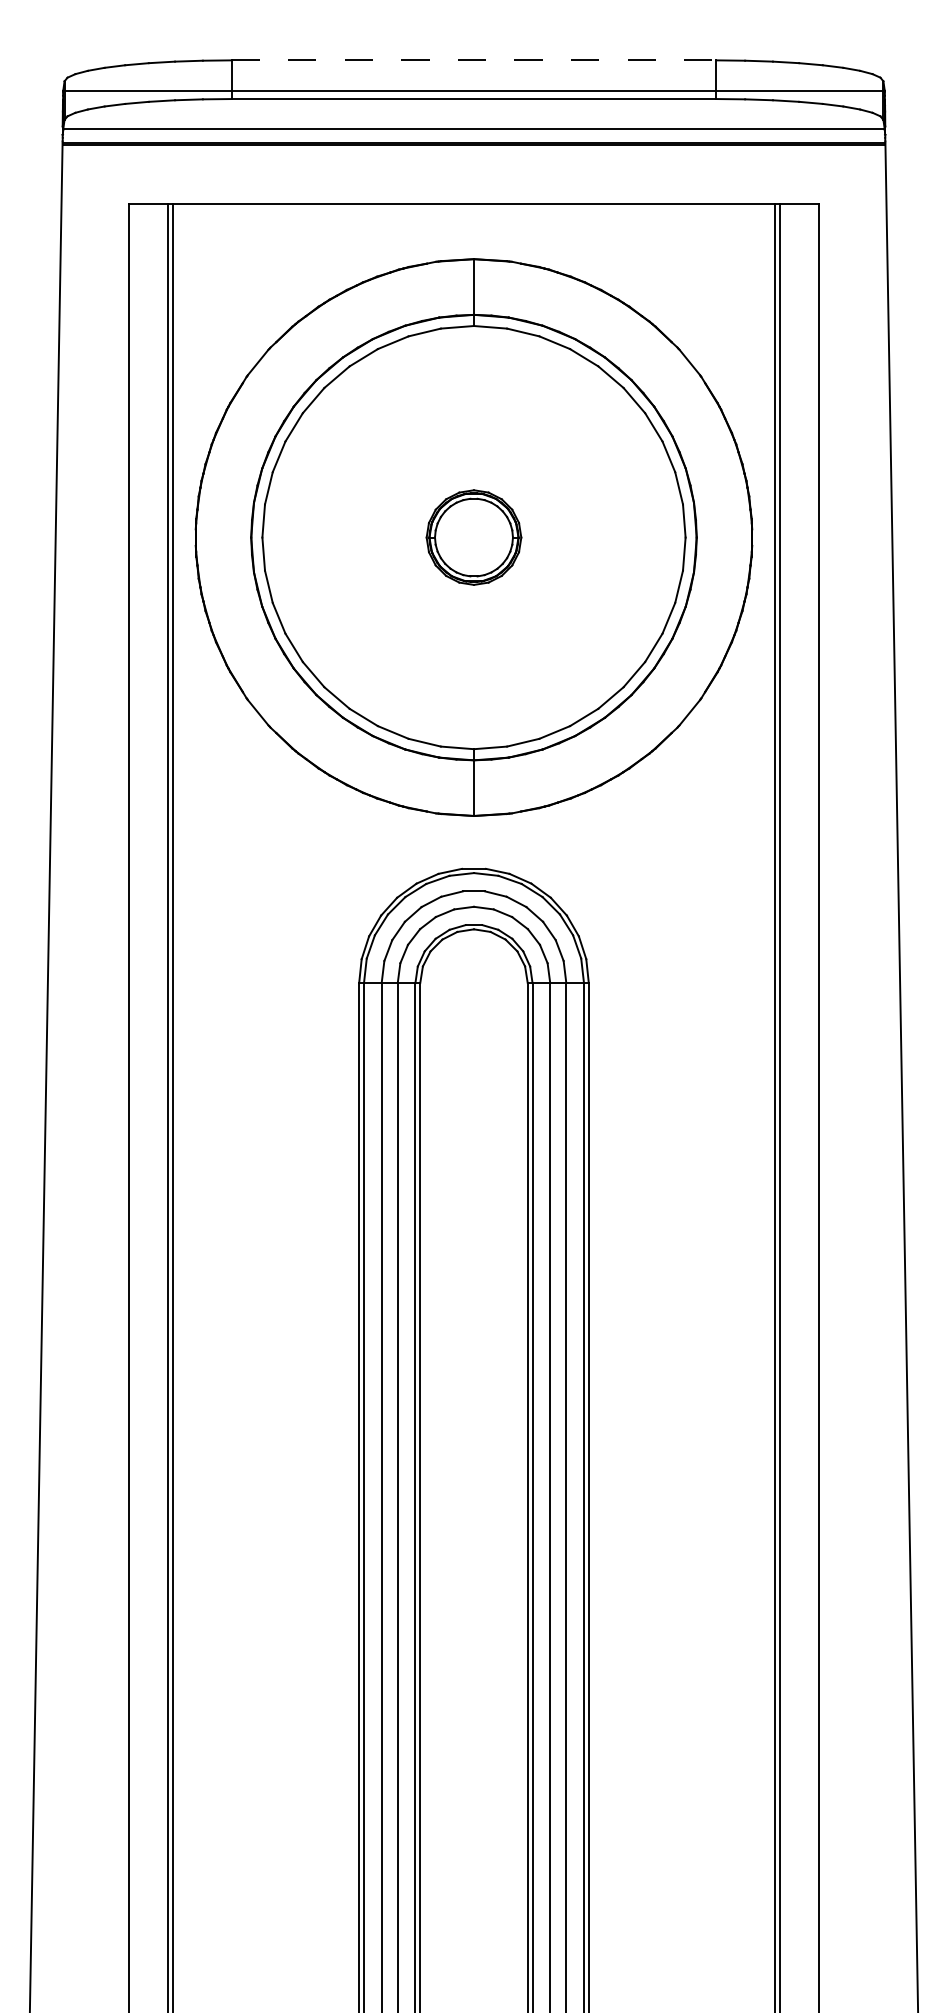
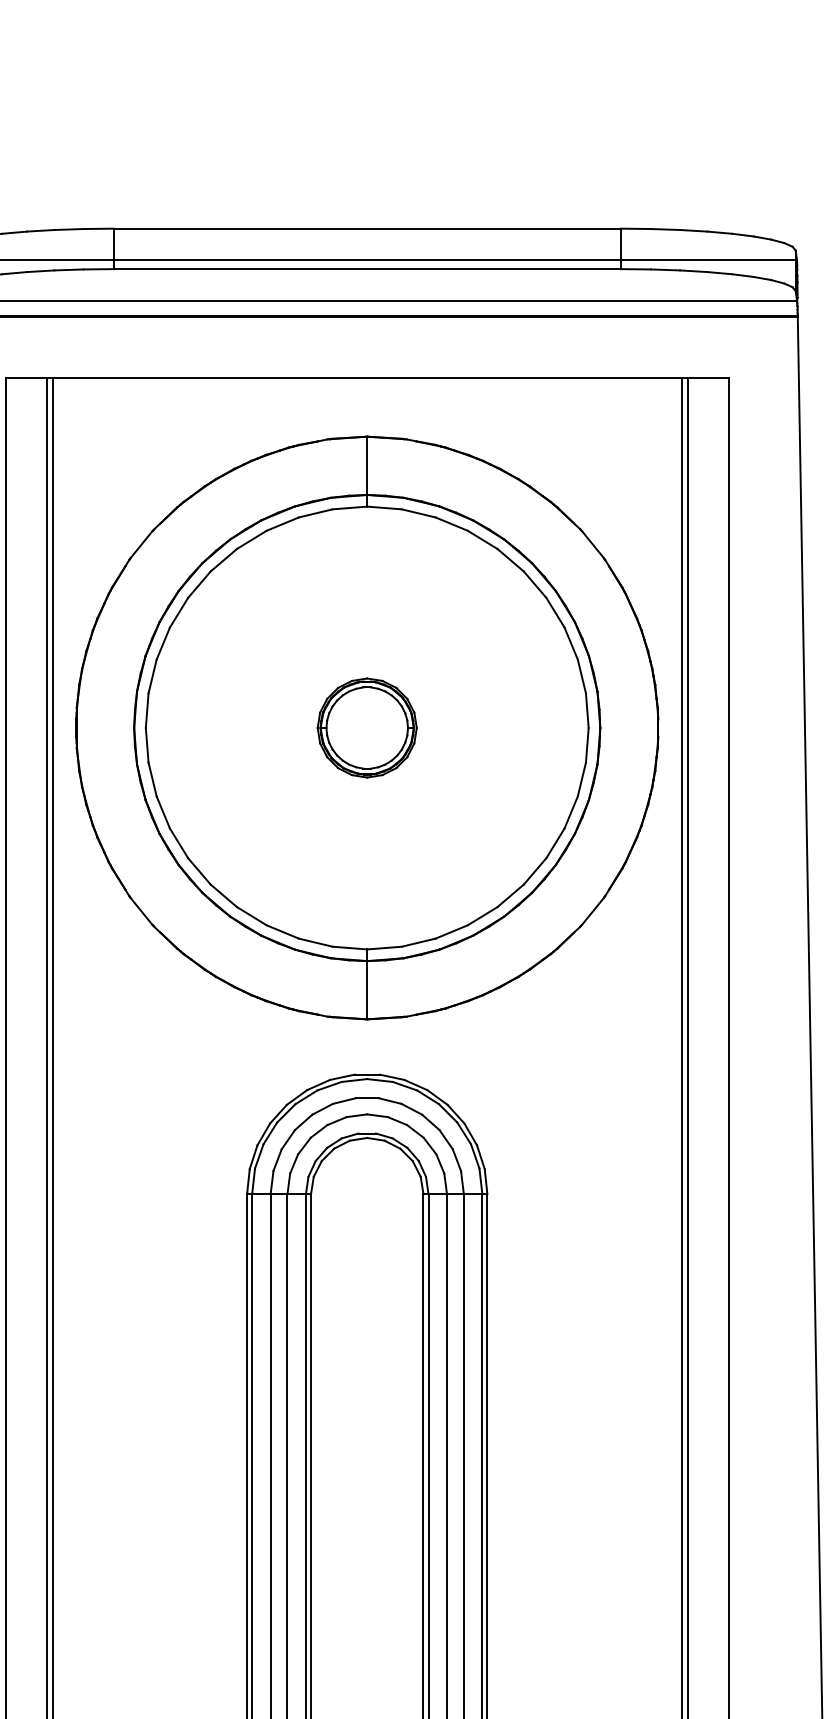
line: (474, 60) -> (367, 228), dashed -> solid

